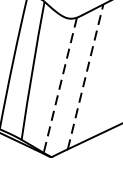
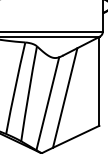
line: (86, 76) -> (65, 97), dashed -> solid
line: (59, 84) -> (47, 103), dashed -> solid

